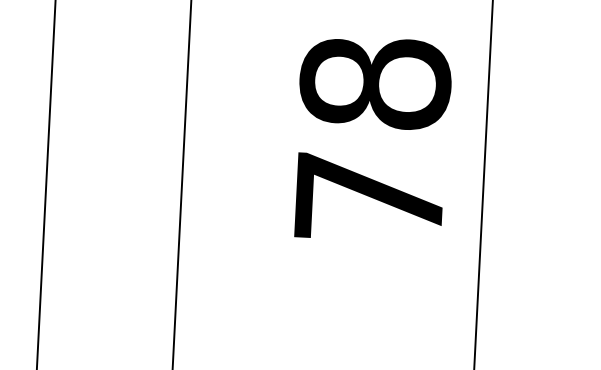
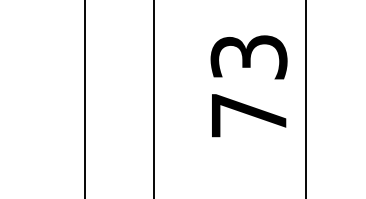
text: (374, 83) -> (248, 57), 78 -> 73

